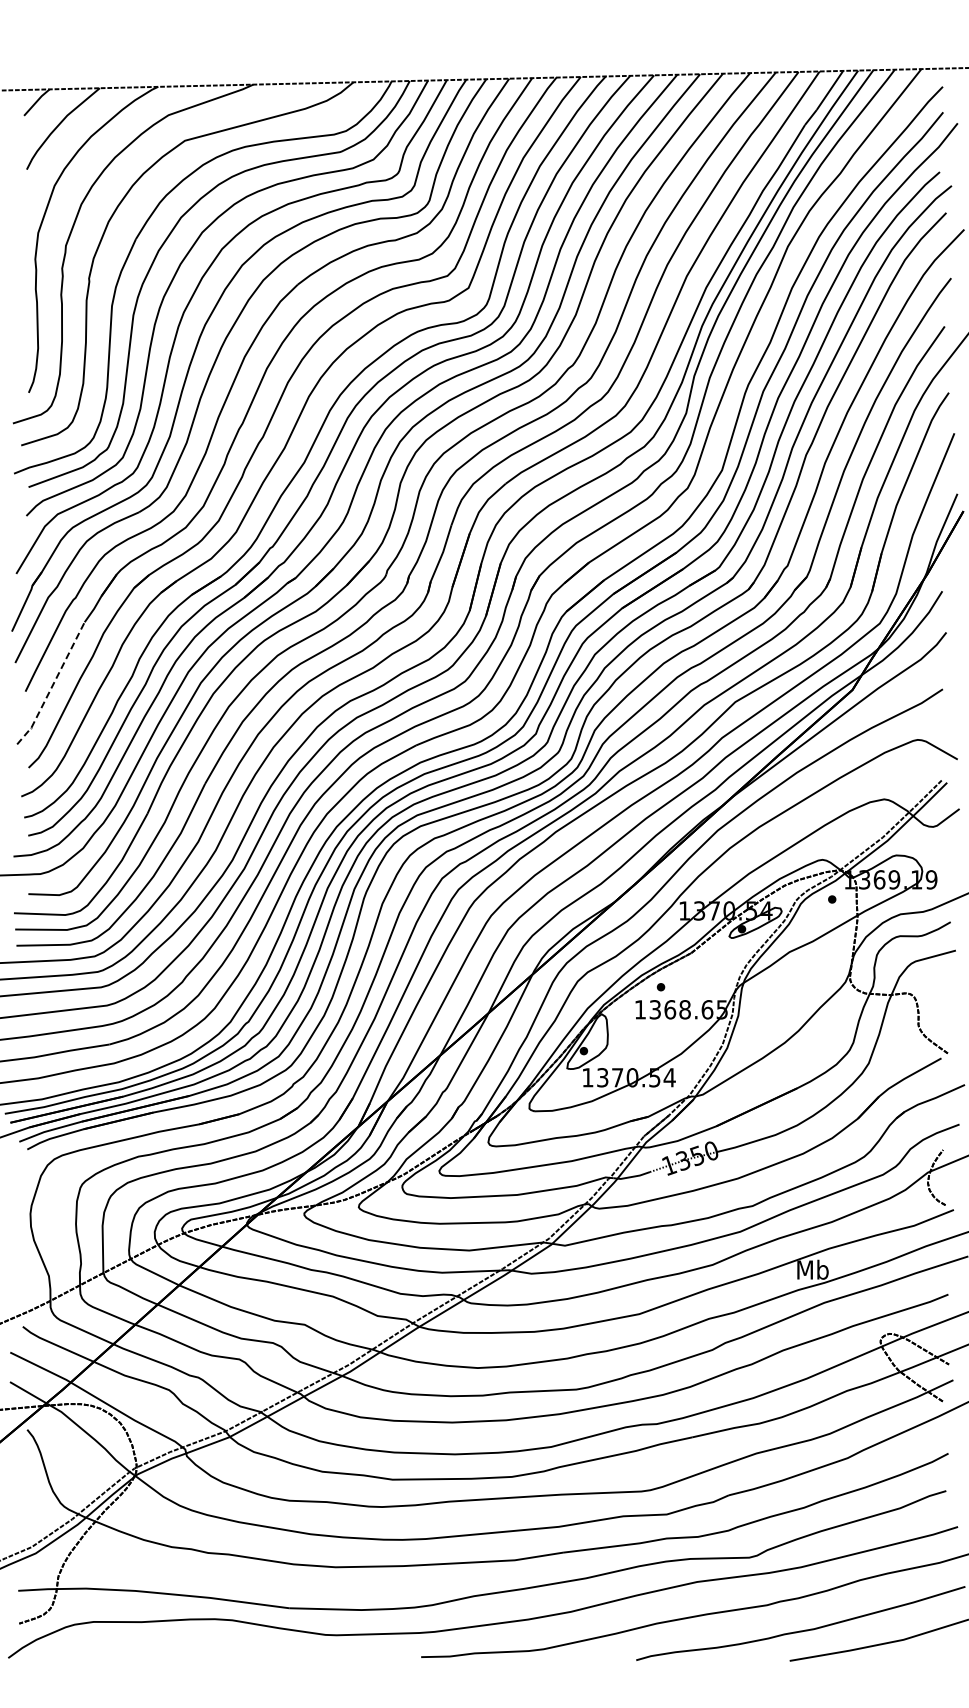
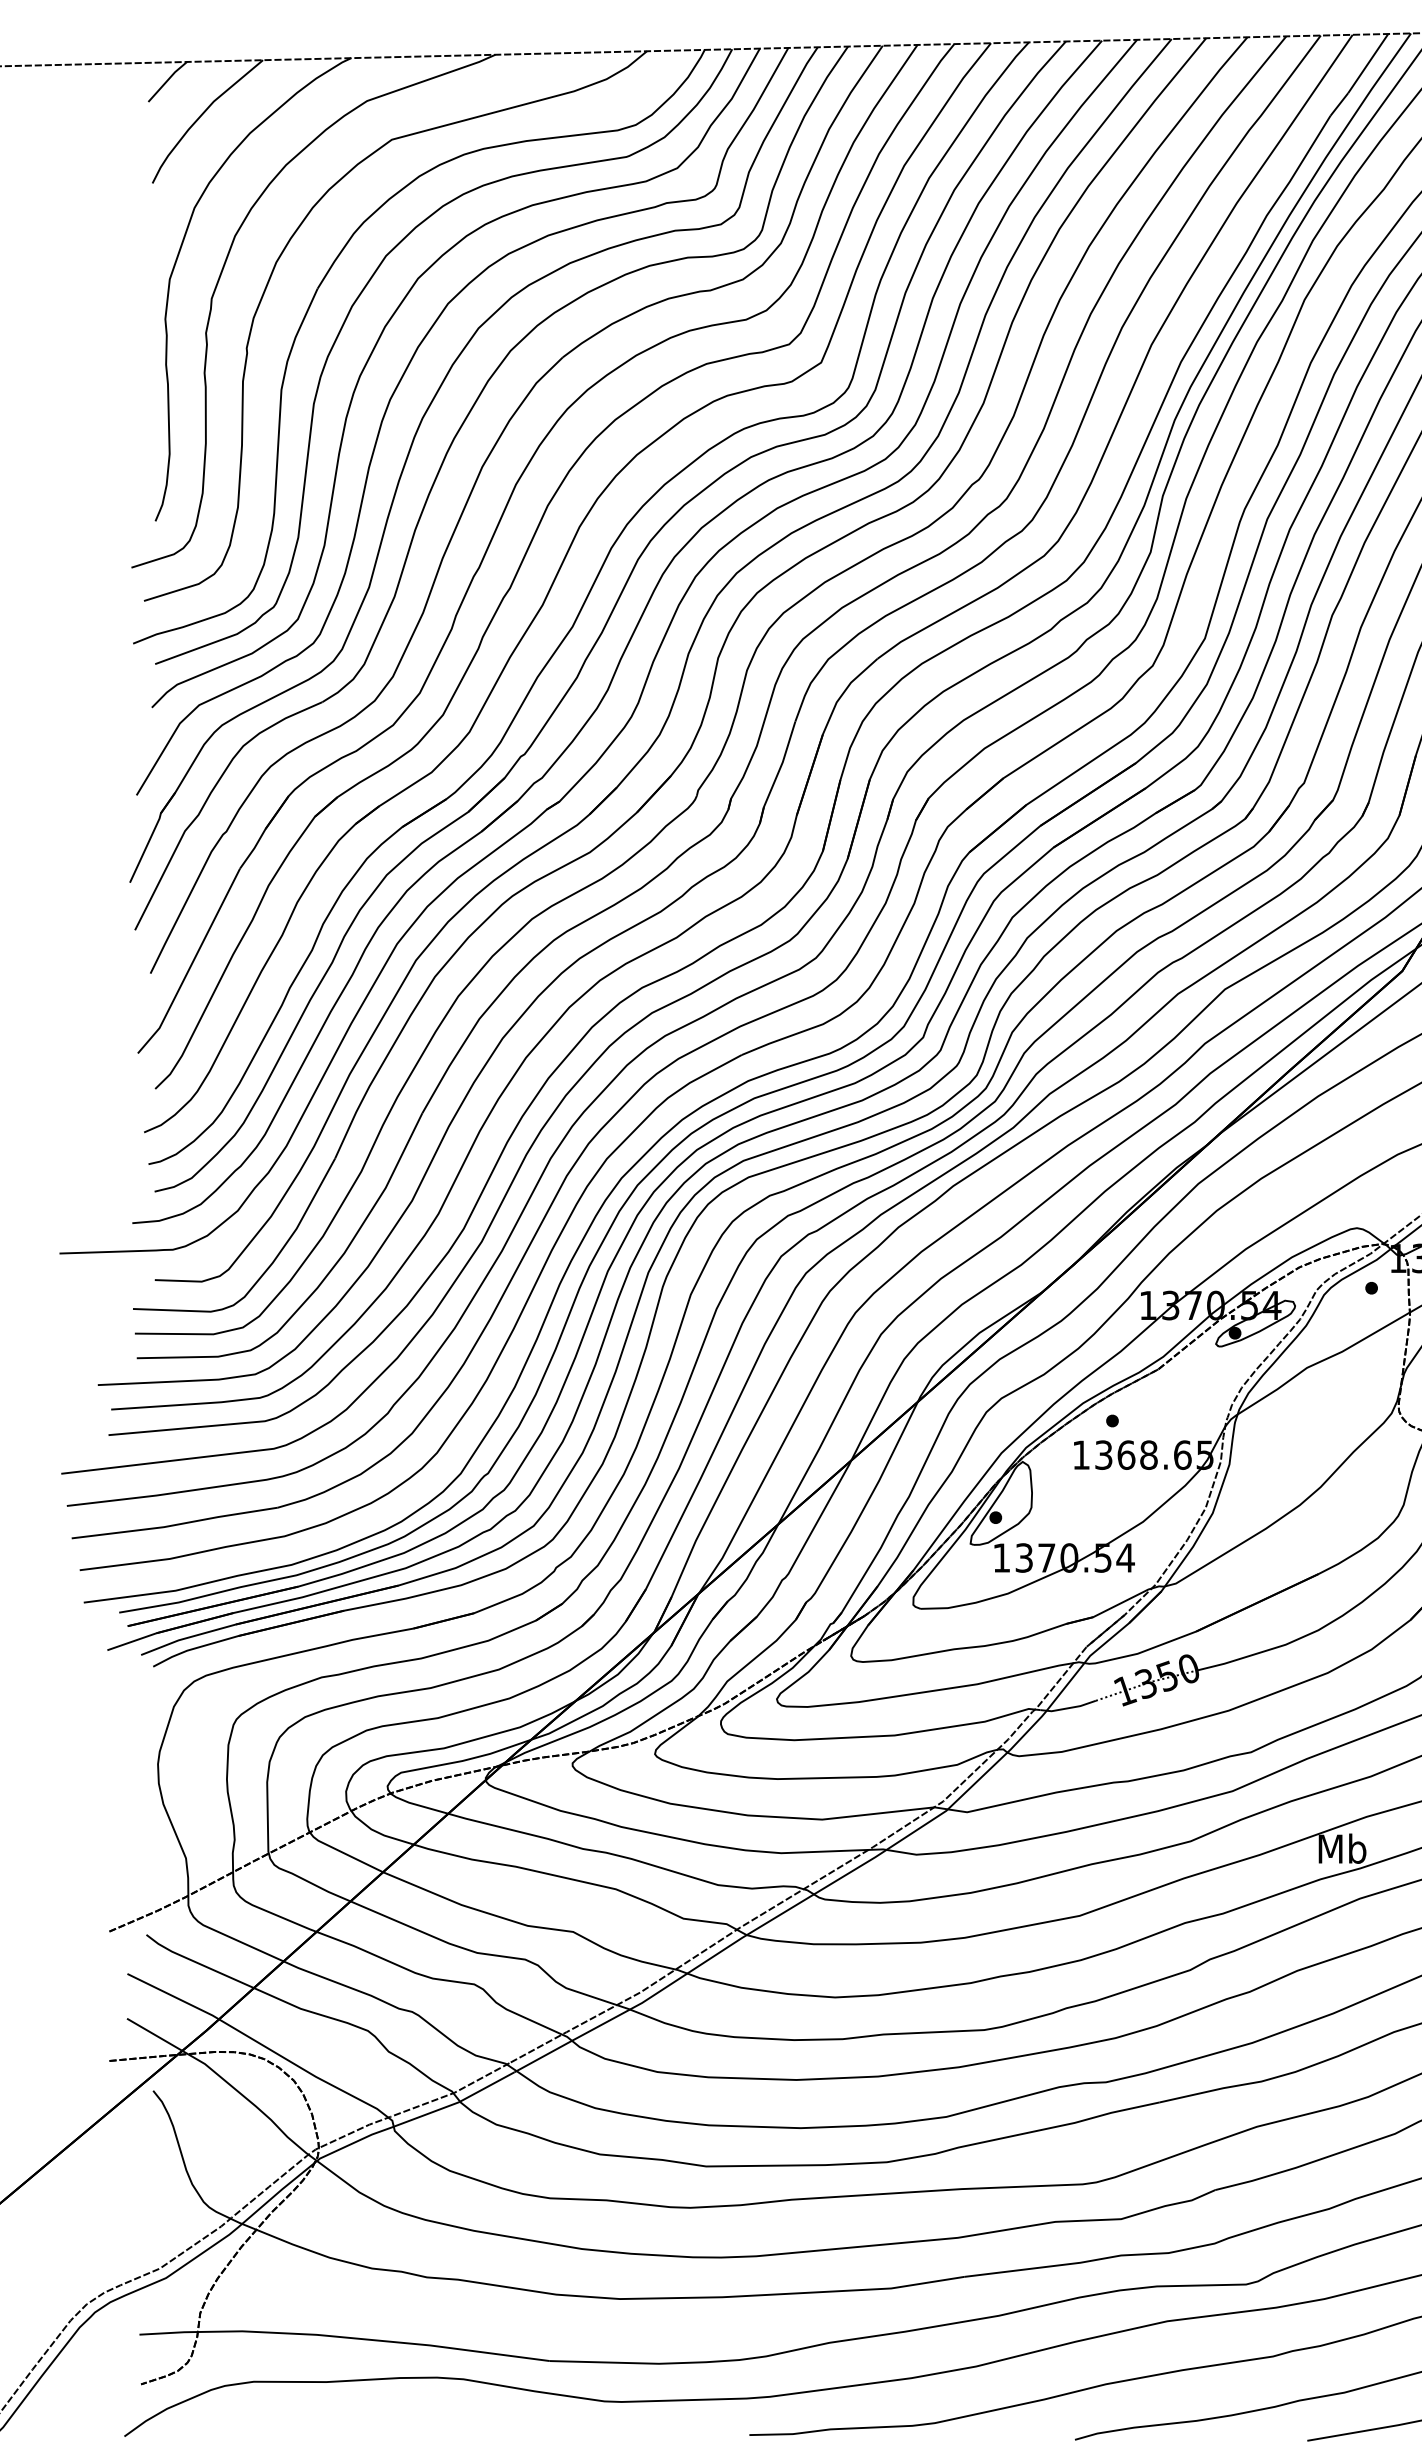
line: (52, 685) -> (191, 964), dashed -> solid

